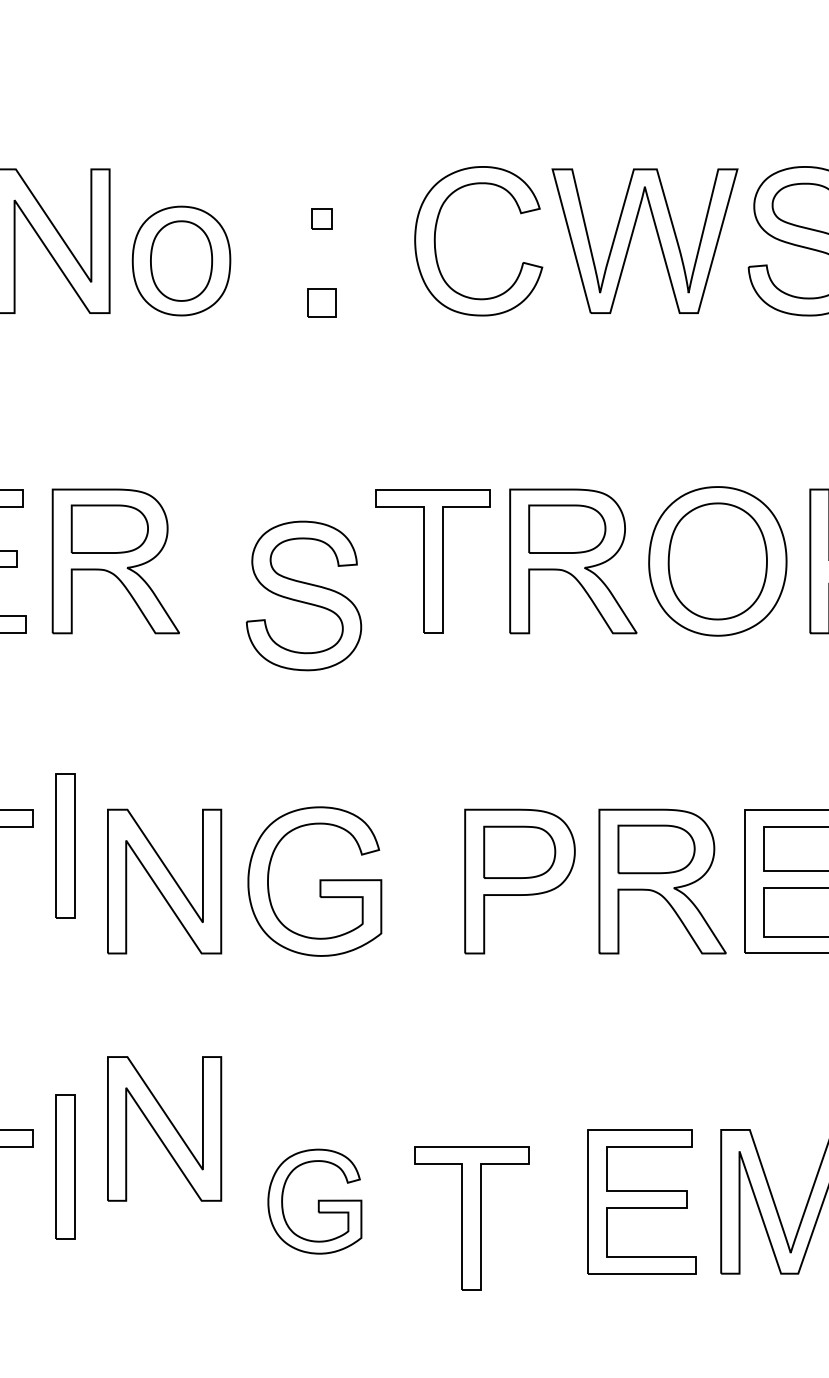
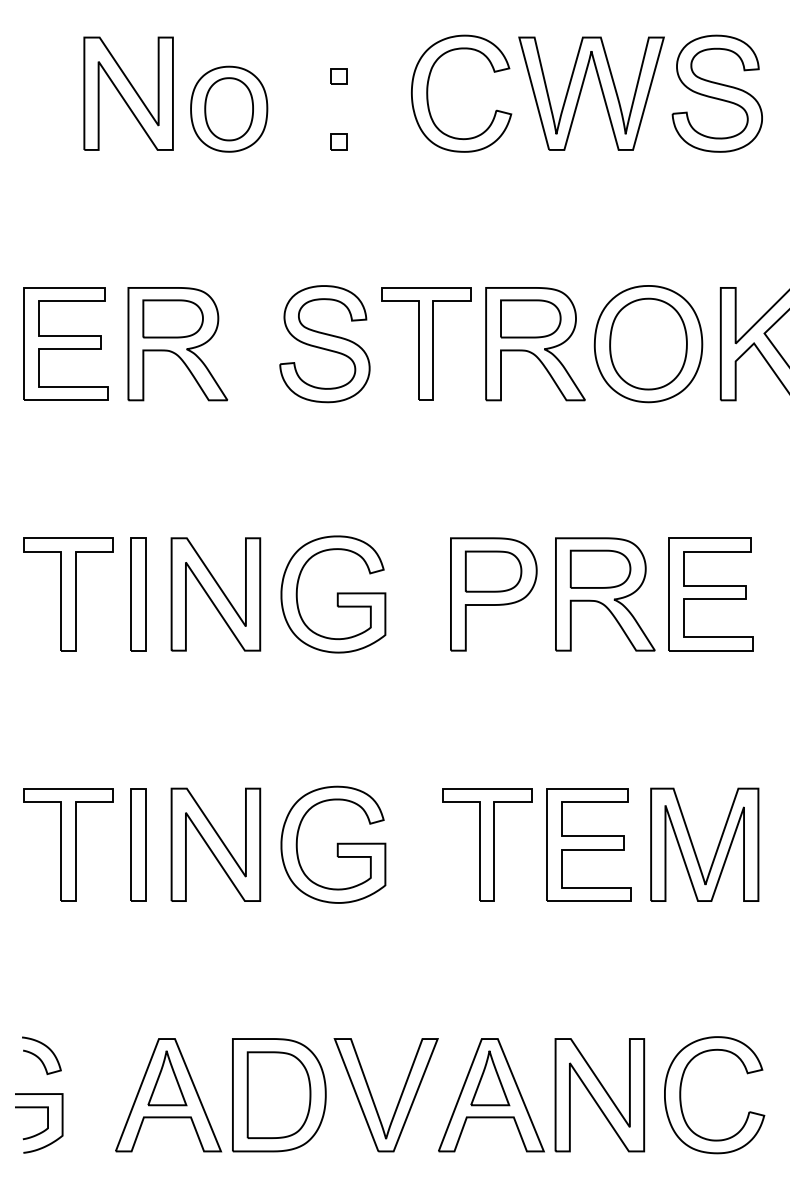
part: (321, 302) -> (338, 141), size x0.71
part: (303, 596) -> (324, 344), moved
part: (65, 845) -> (138, 594), moved
part: (164, 1128) -> (215, 844), moved
part: (65, 1166) -> (138, 844), moved
part: (314, 1201) -> (333, 844), size x1.43
part: (472, 1217) -> (487, 844), moved

